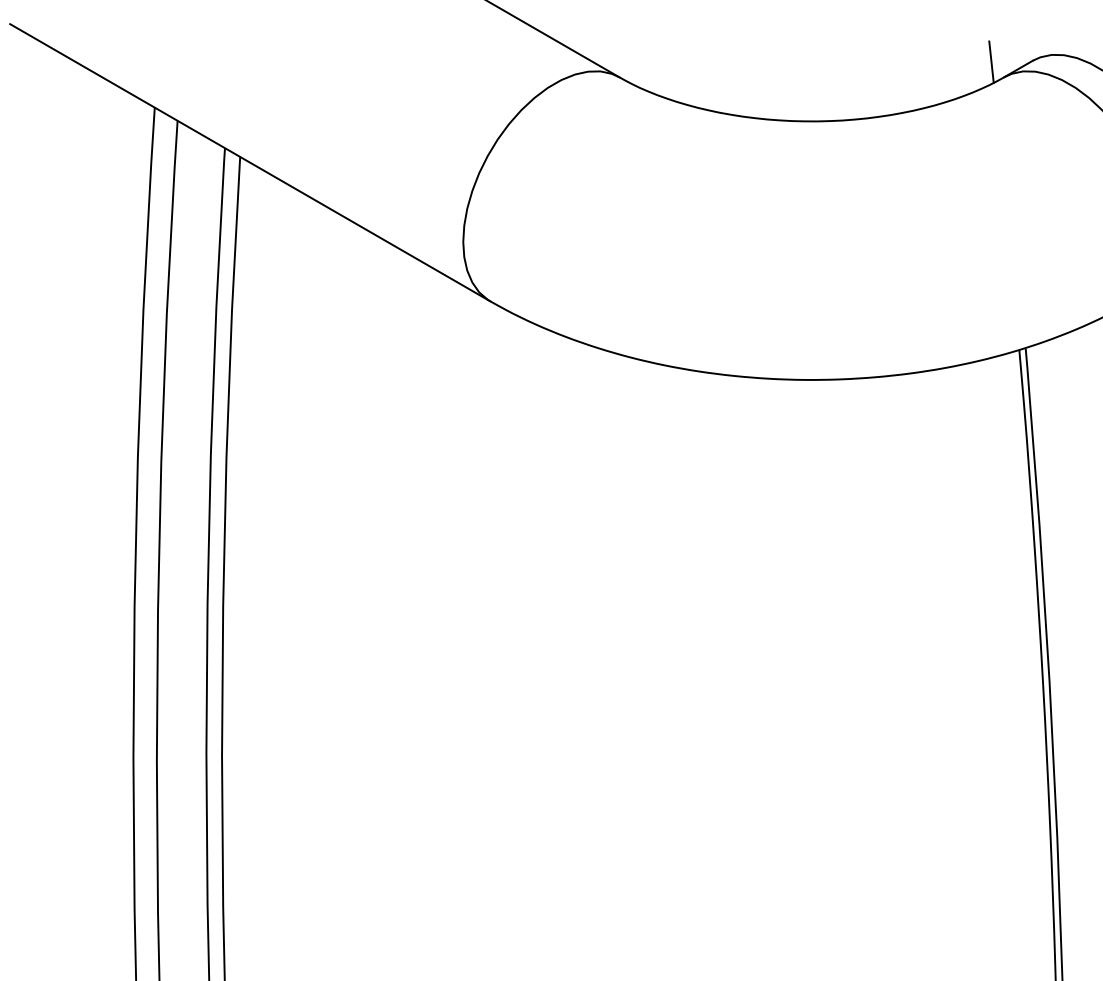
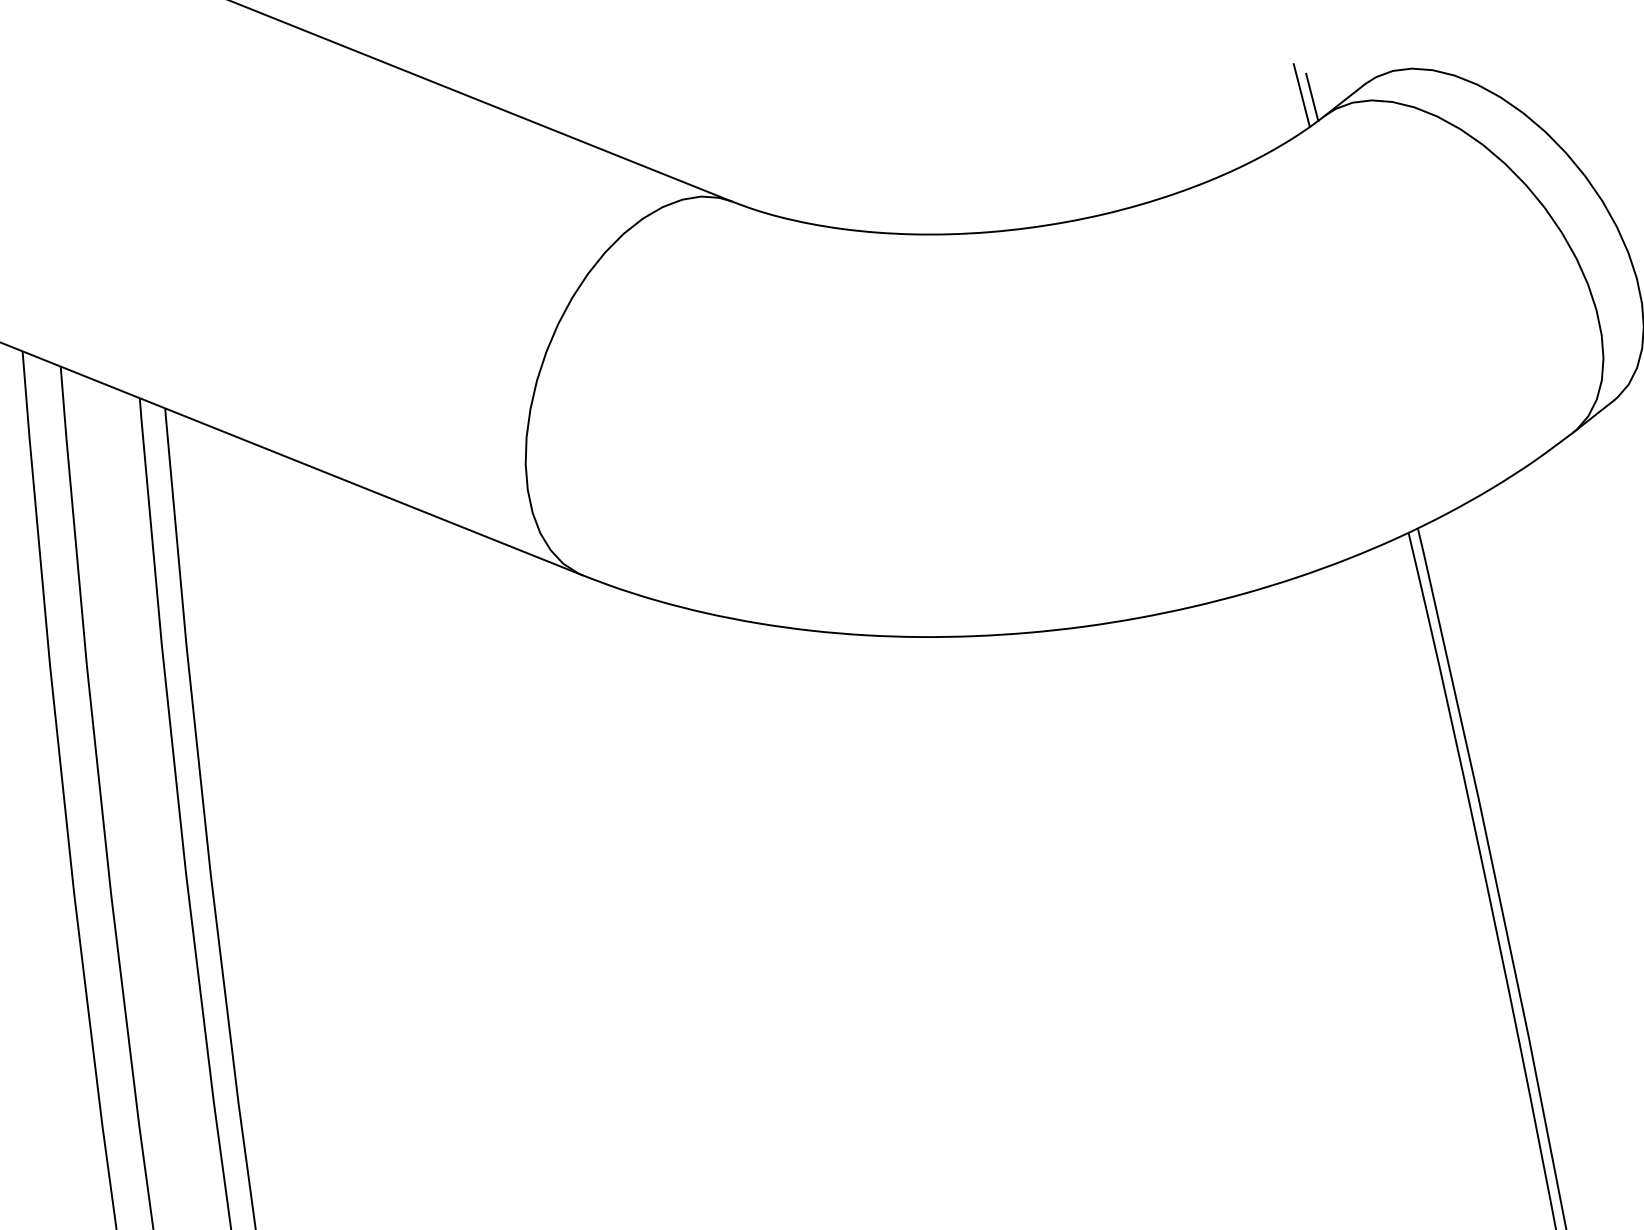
line: (997, 63) -> (1311, 96), added

